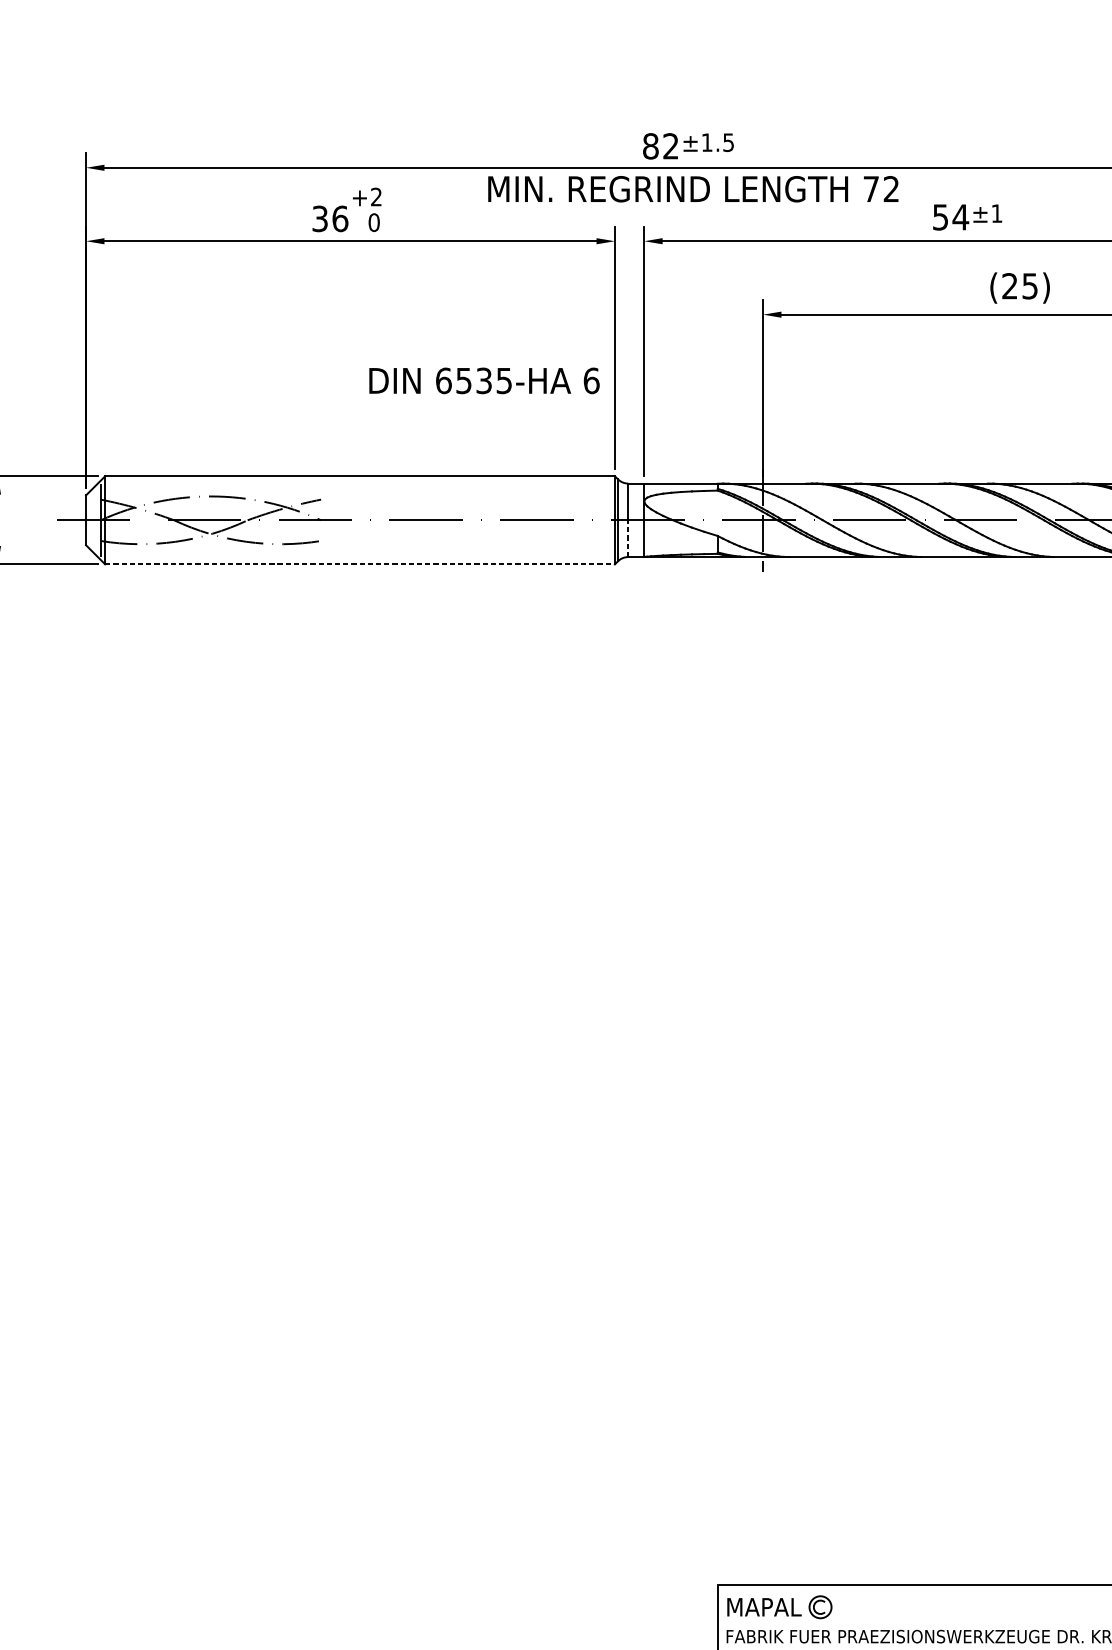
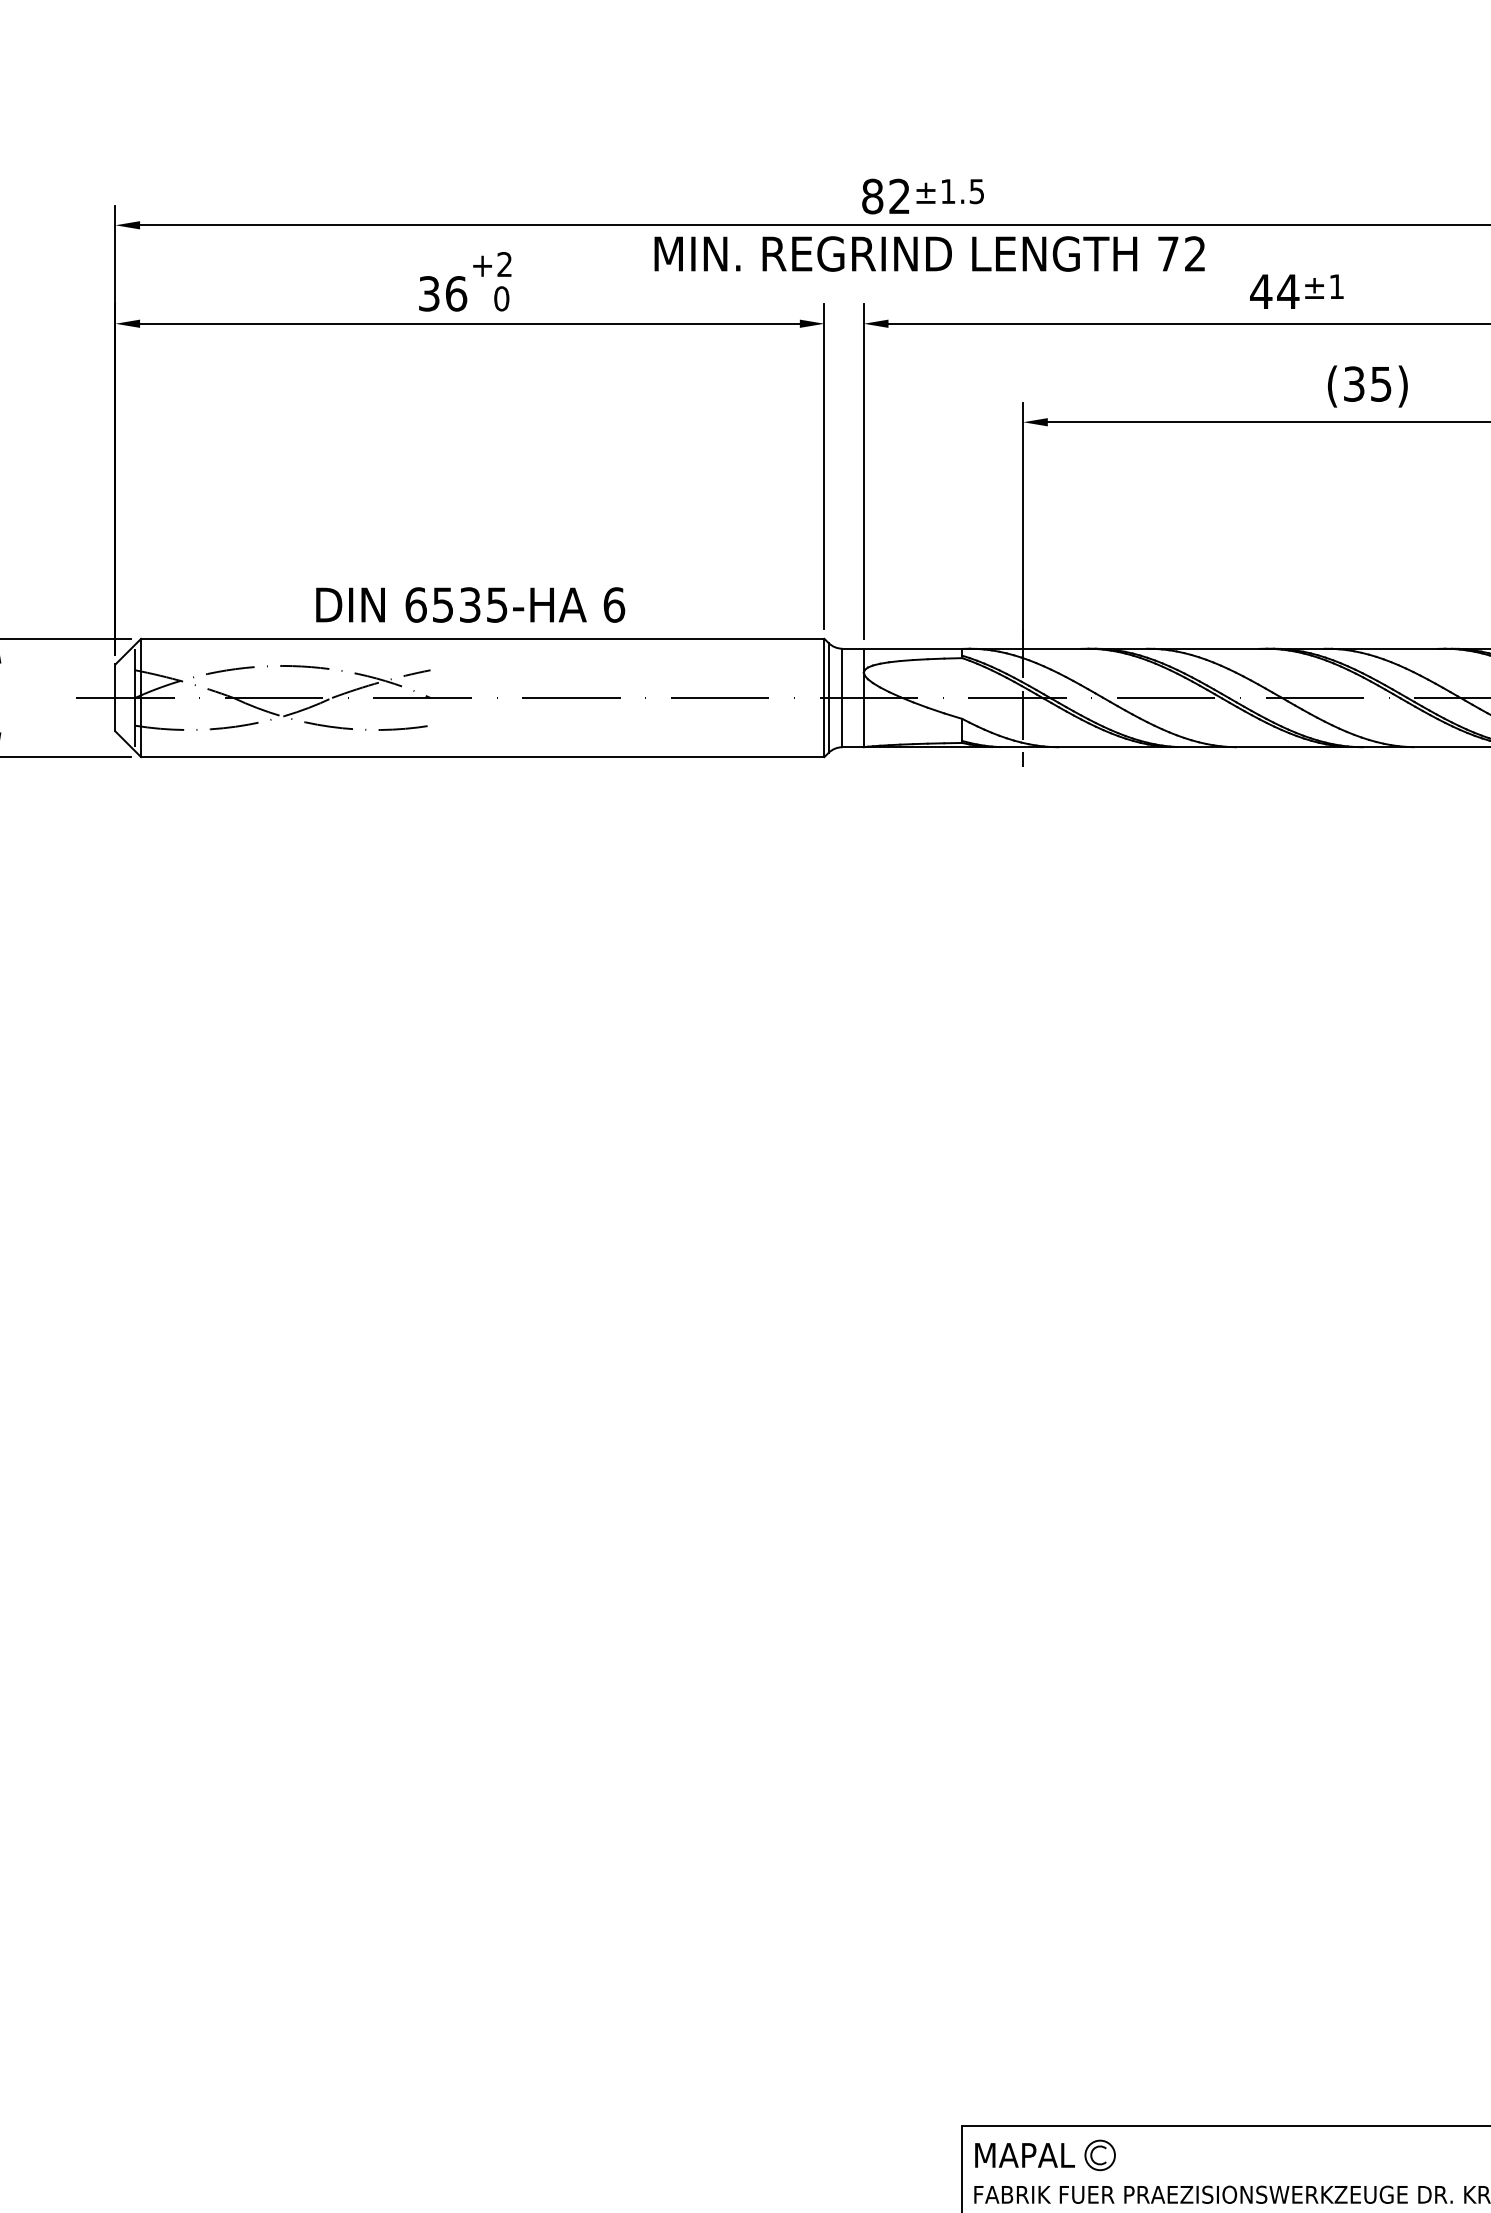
text: (940, 217) -> (1261, 291), 54 -> 44
text: (1010, 285) -> (1354, 383), (25) -> (35)
text: (484, 380) -> (470, 604), moved
line: (628, 538) -> (842, 722), dashed -> solid
line: (359, 564) -> (482, 757), dashed -> solid

